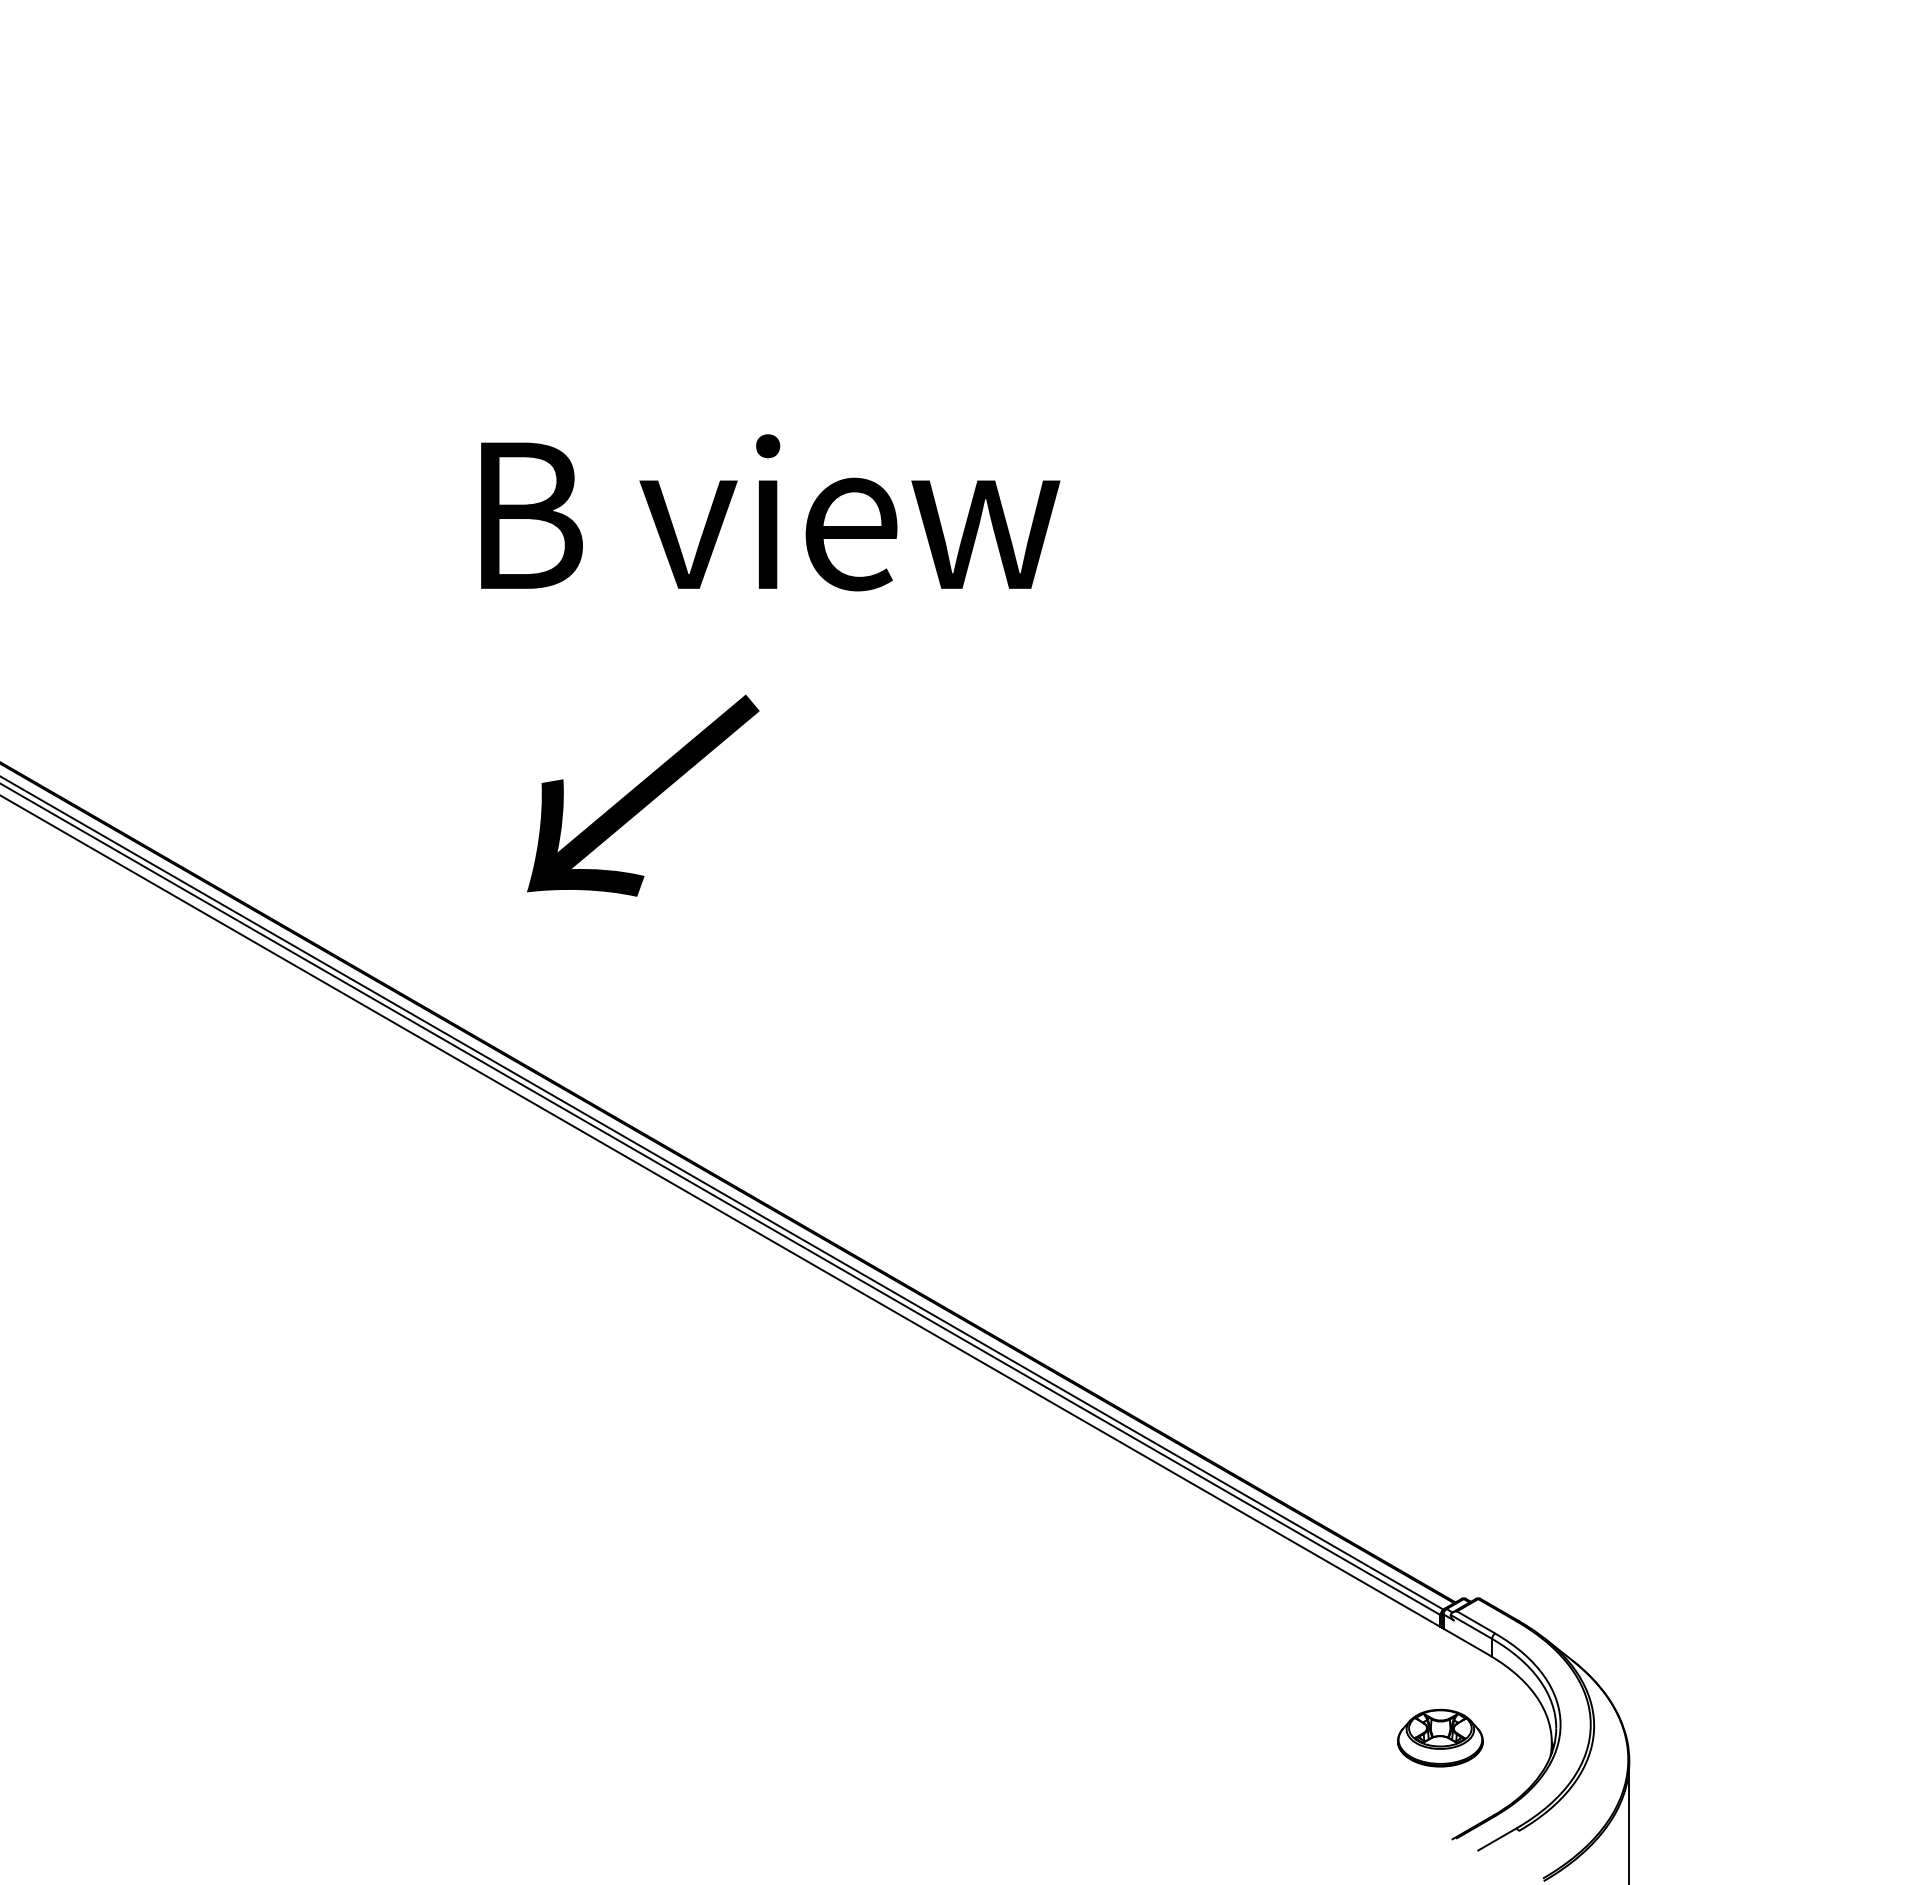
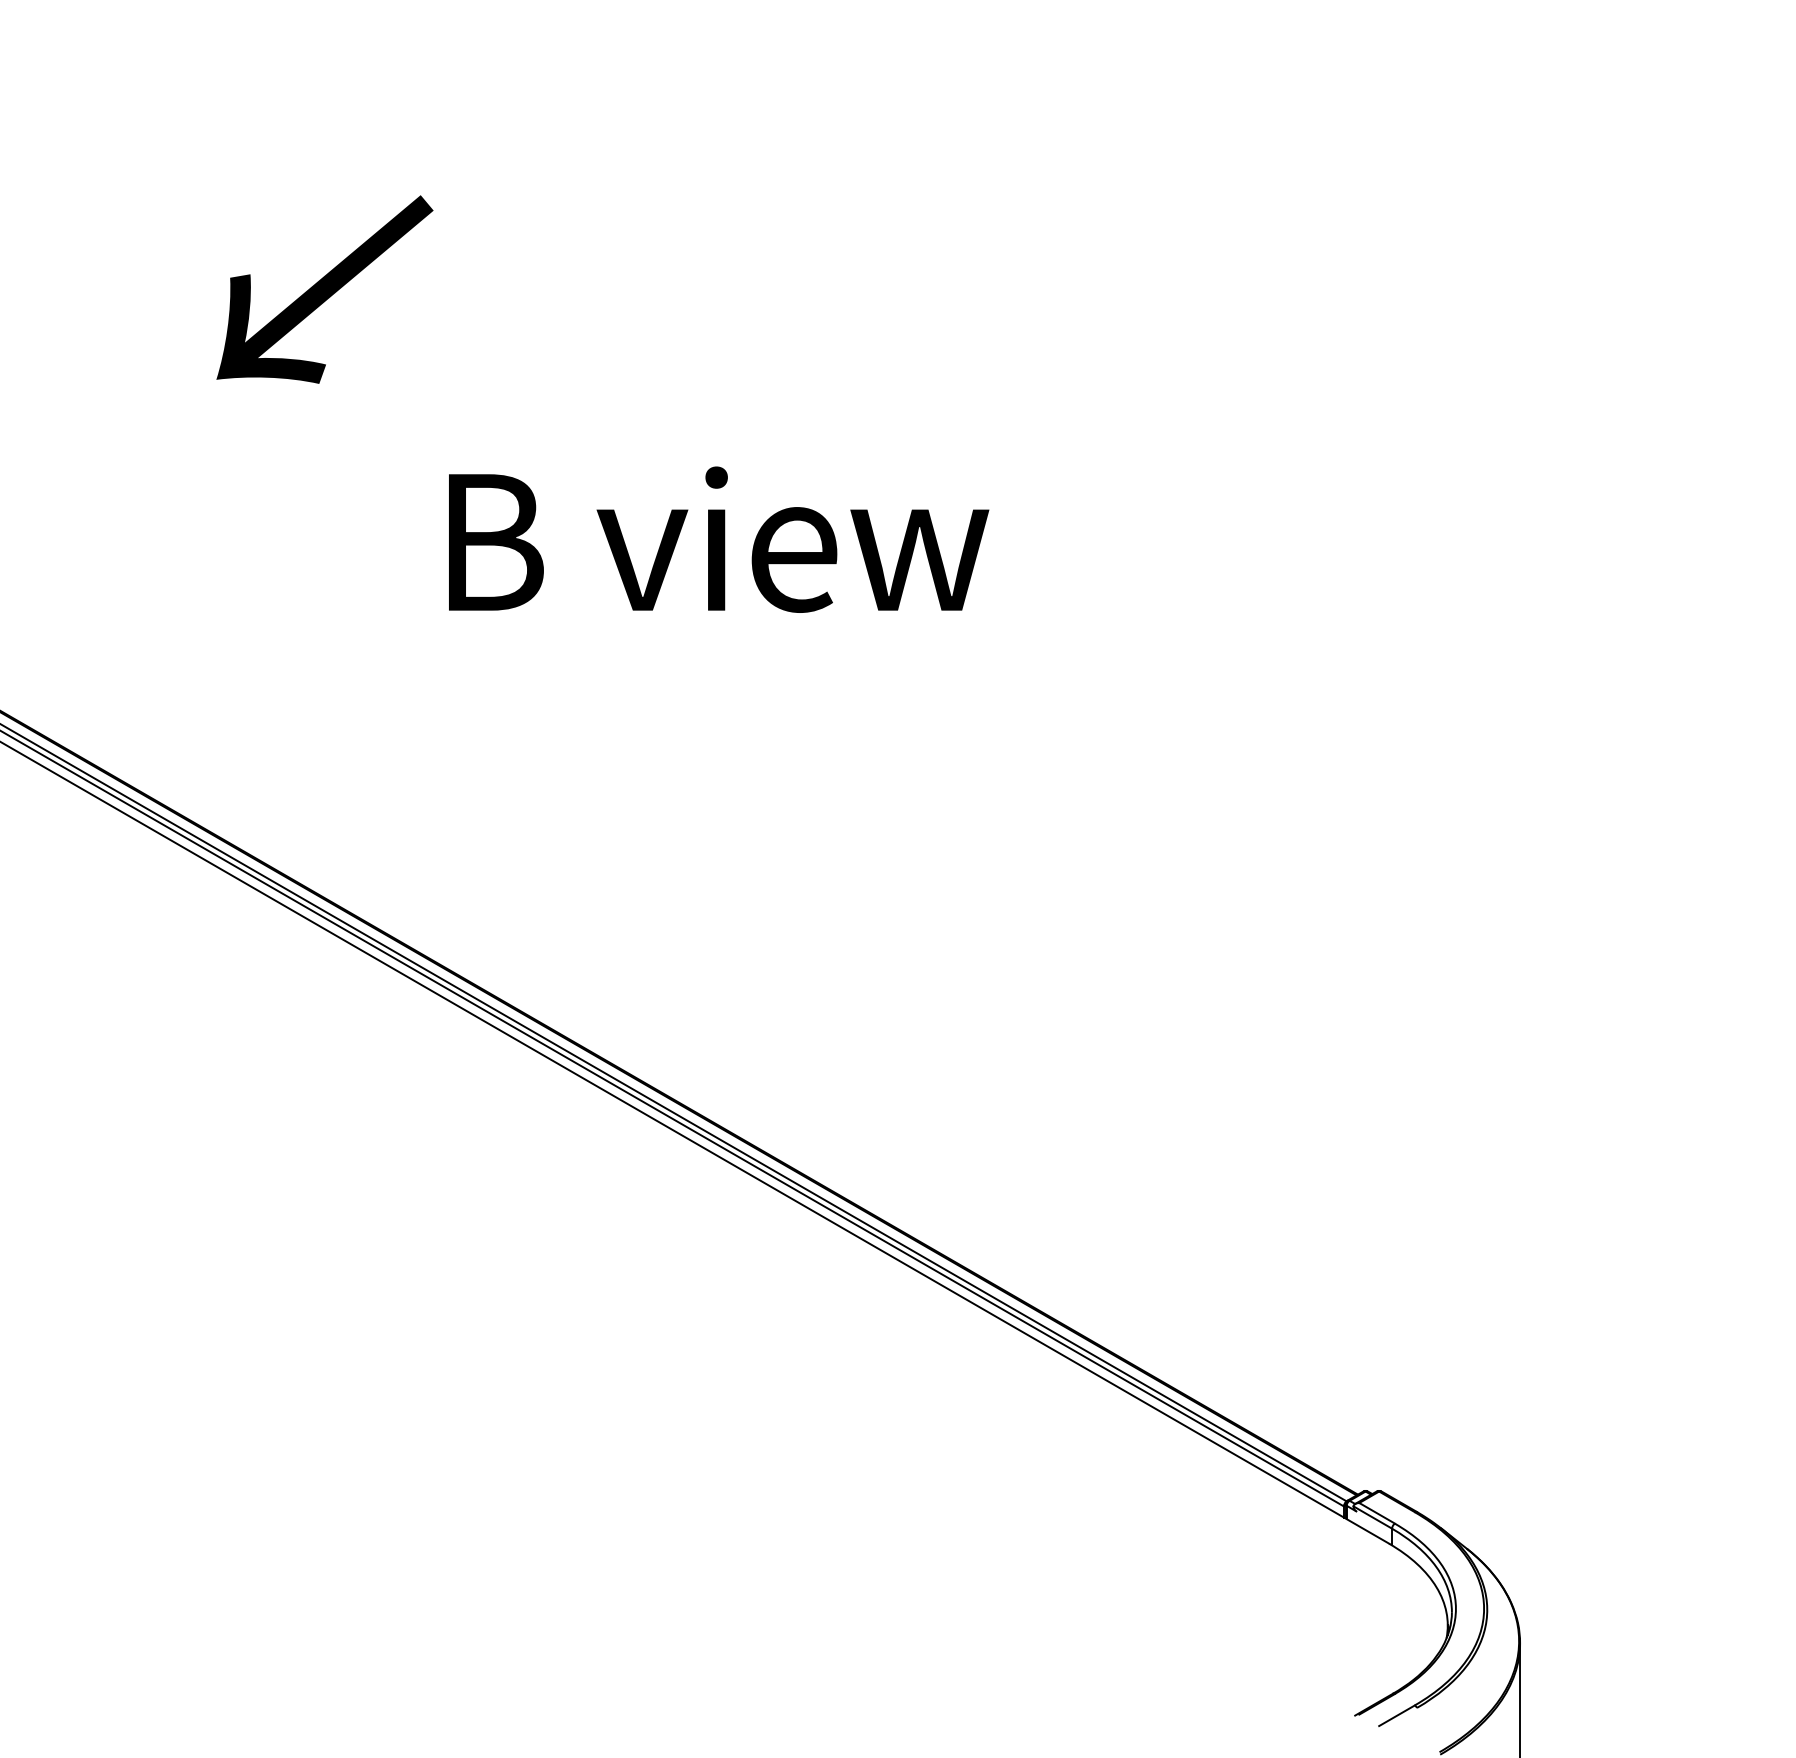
text: (770, 512) -> (718, 539), moved
text: (643, 795) -> (325, 289), moved
part: (1440, 1737) -> (1343, 1620), removed

